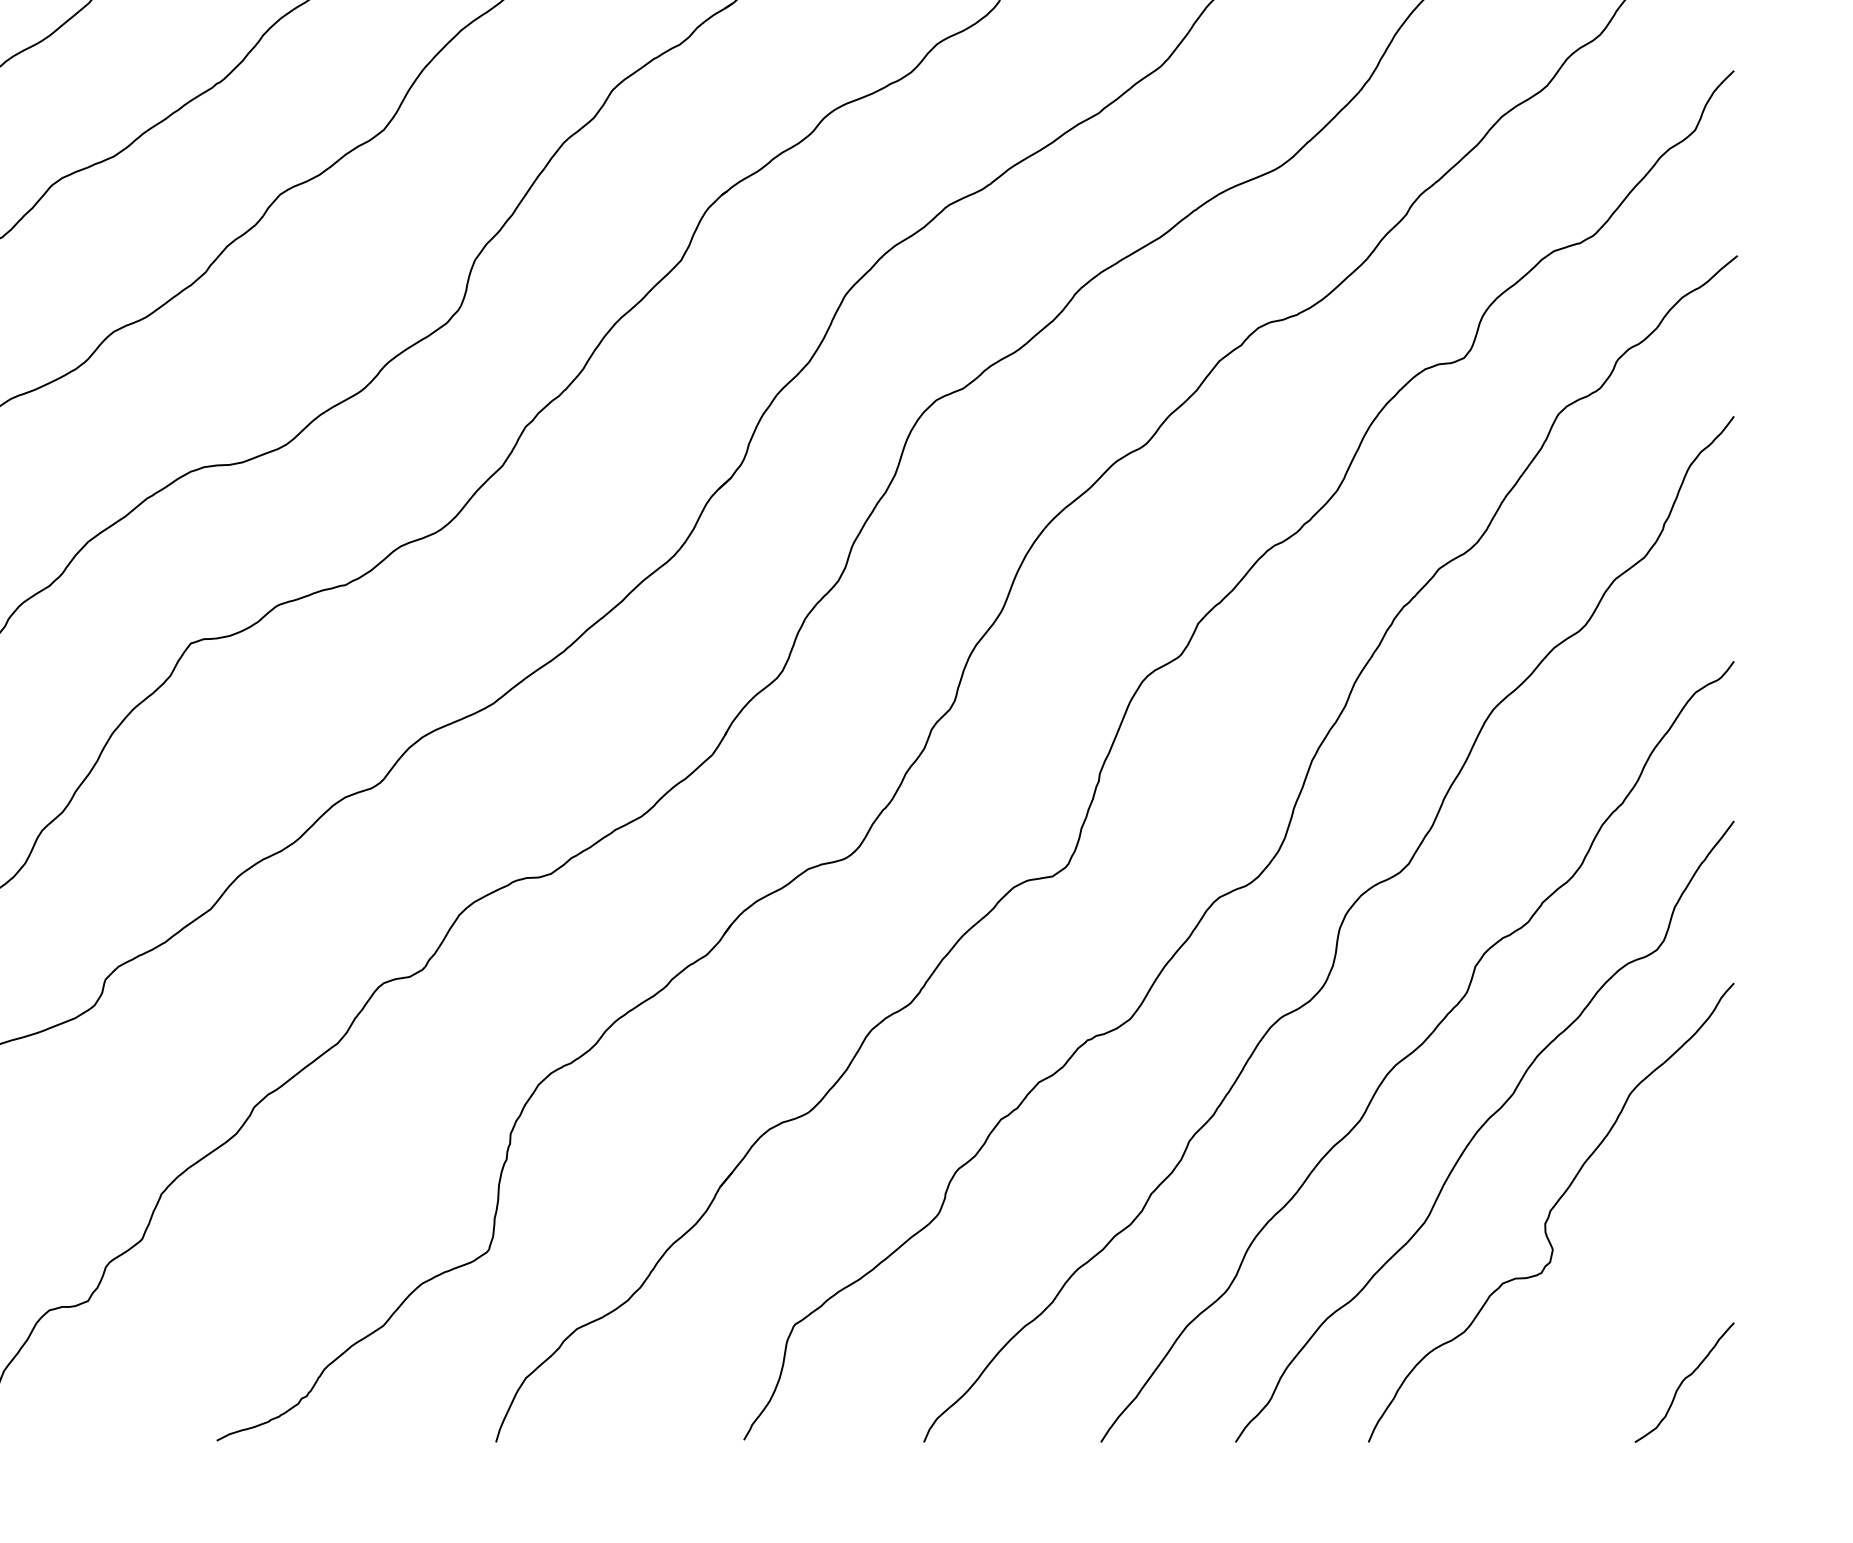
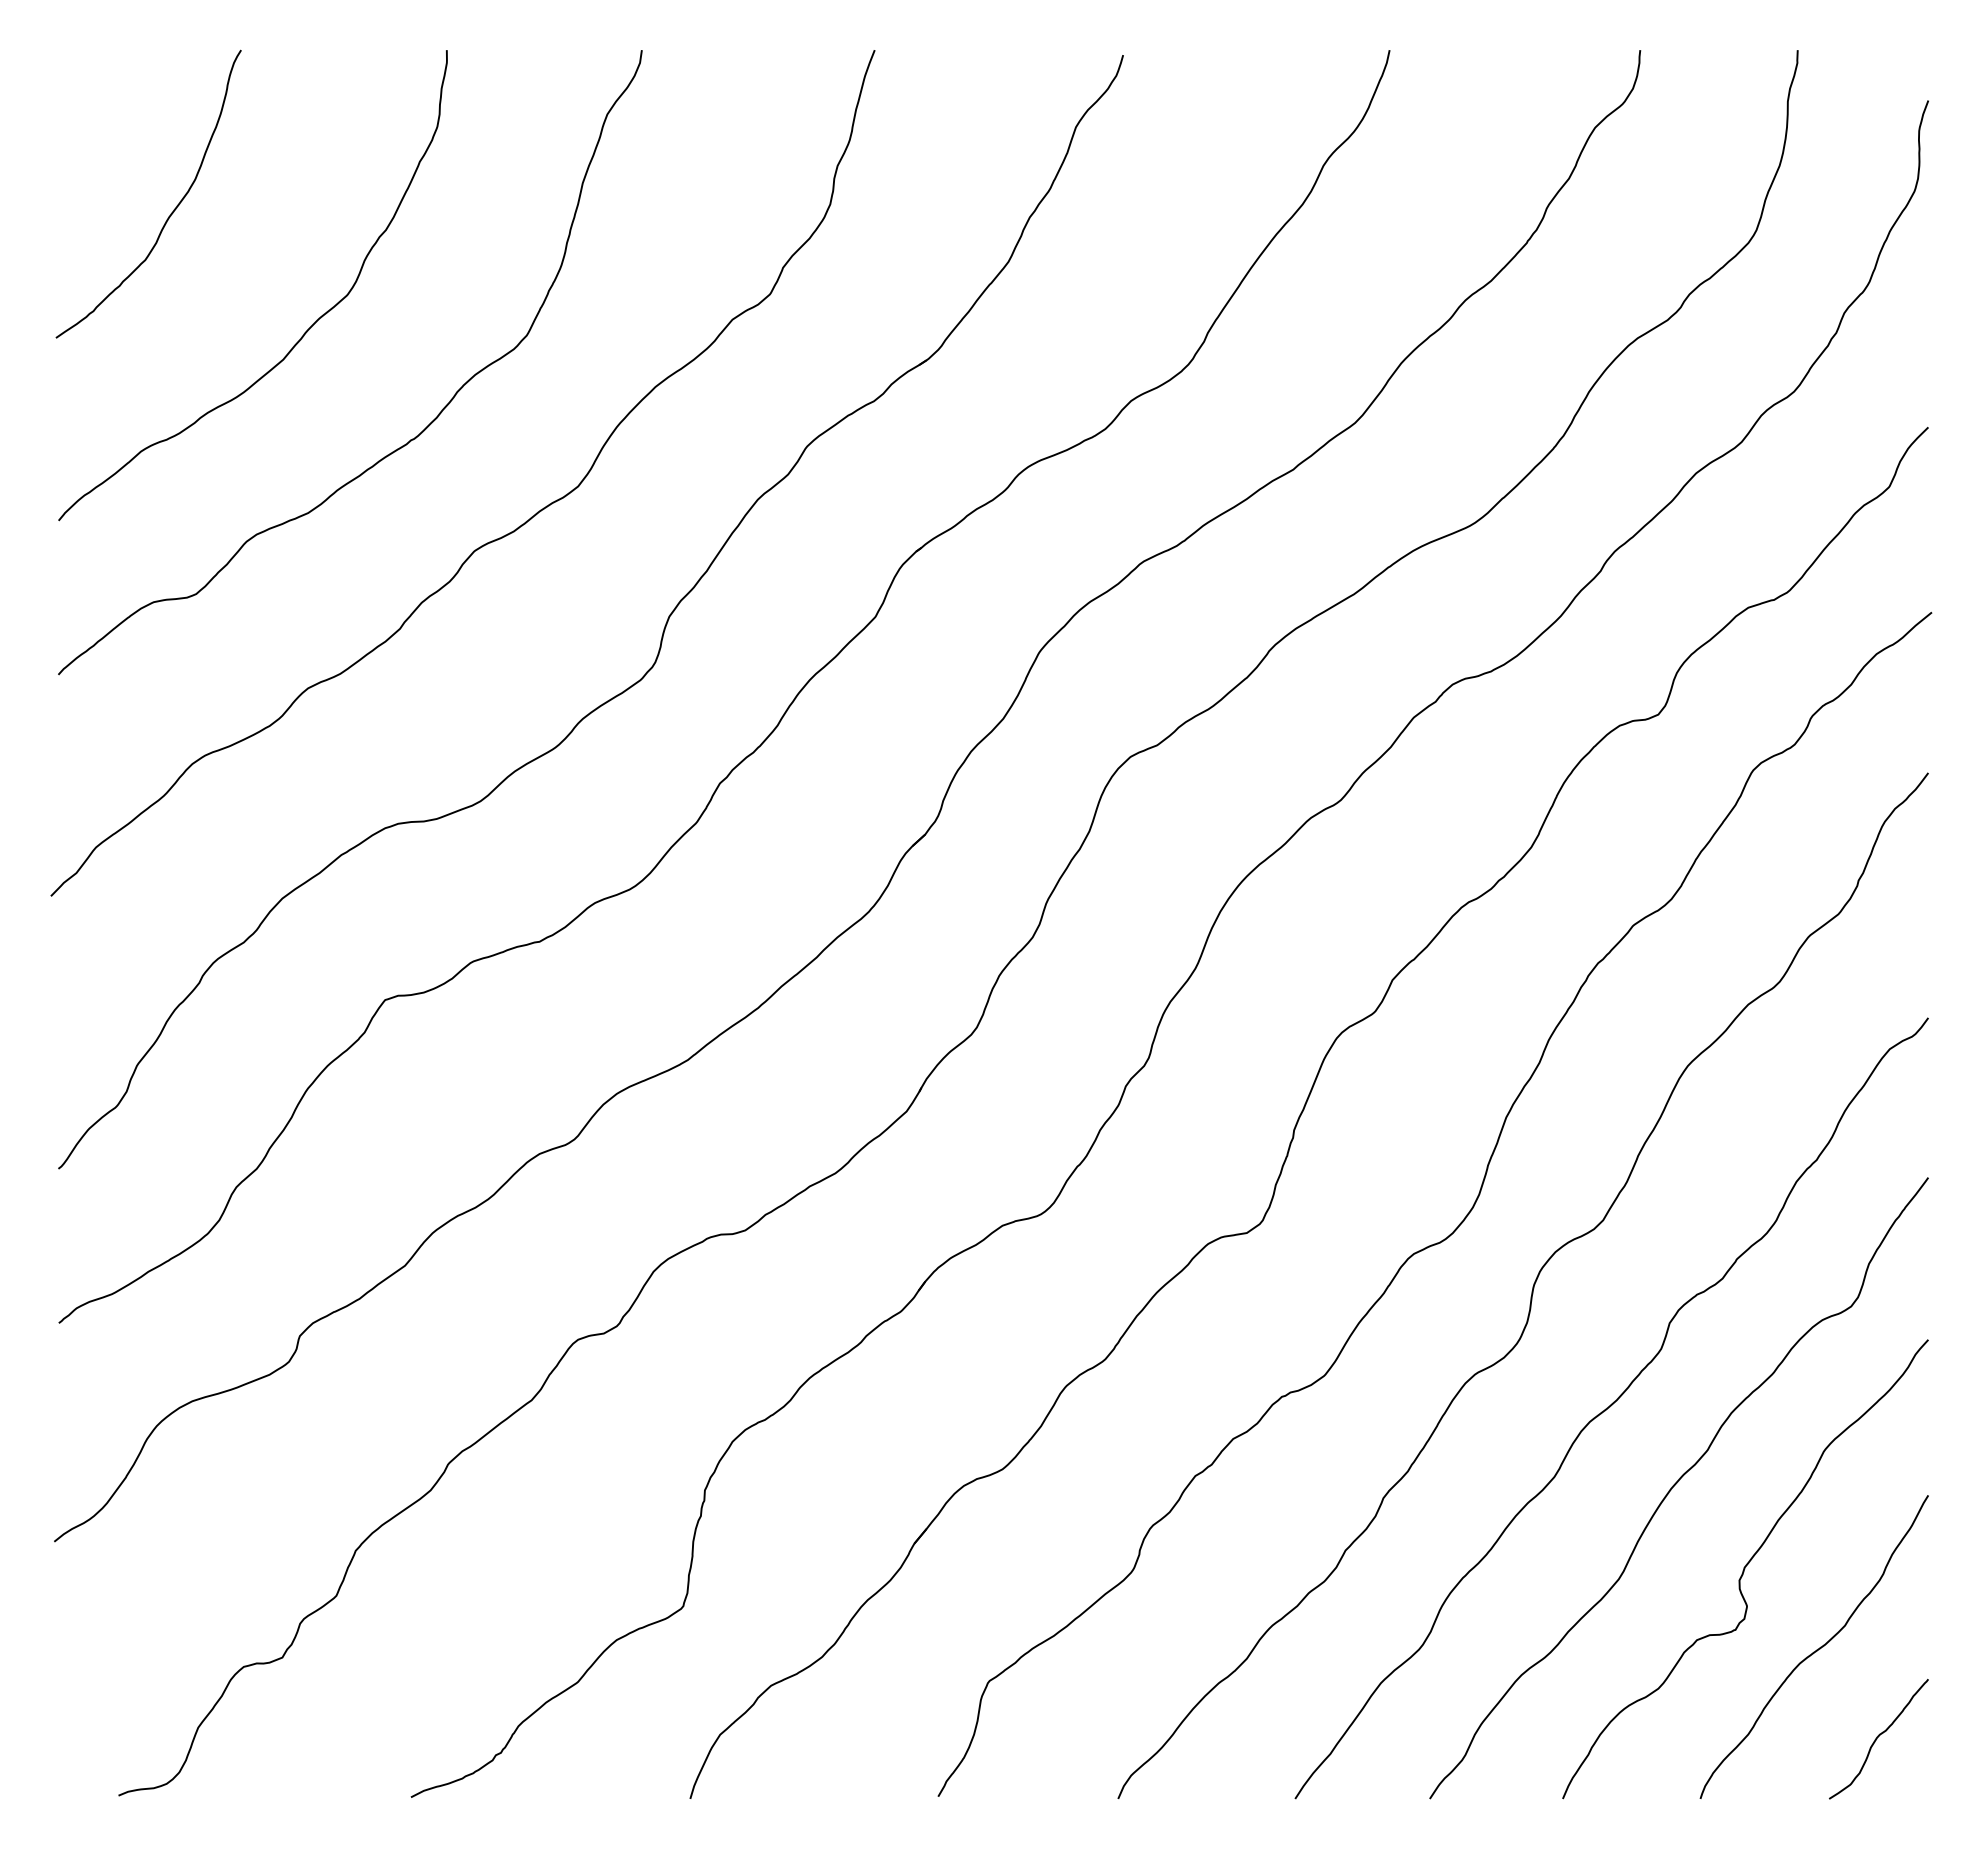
curve: (1622, 1292) -> (1816, 1649), added

